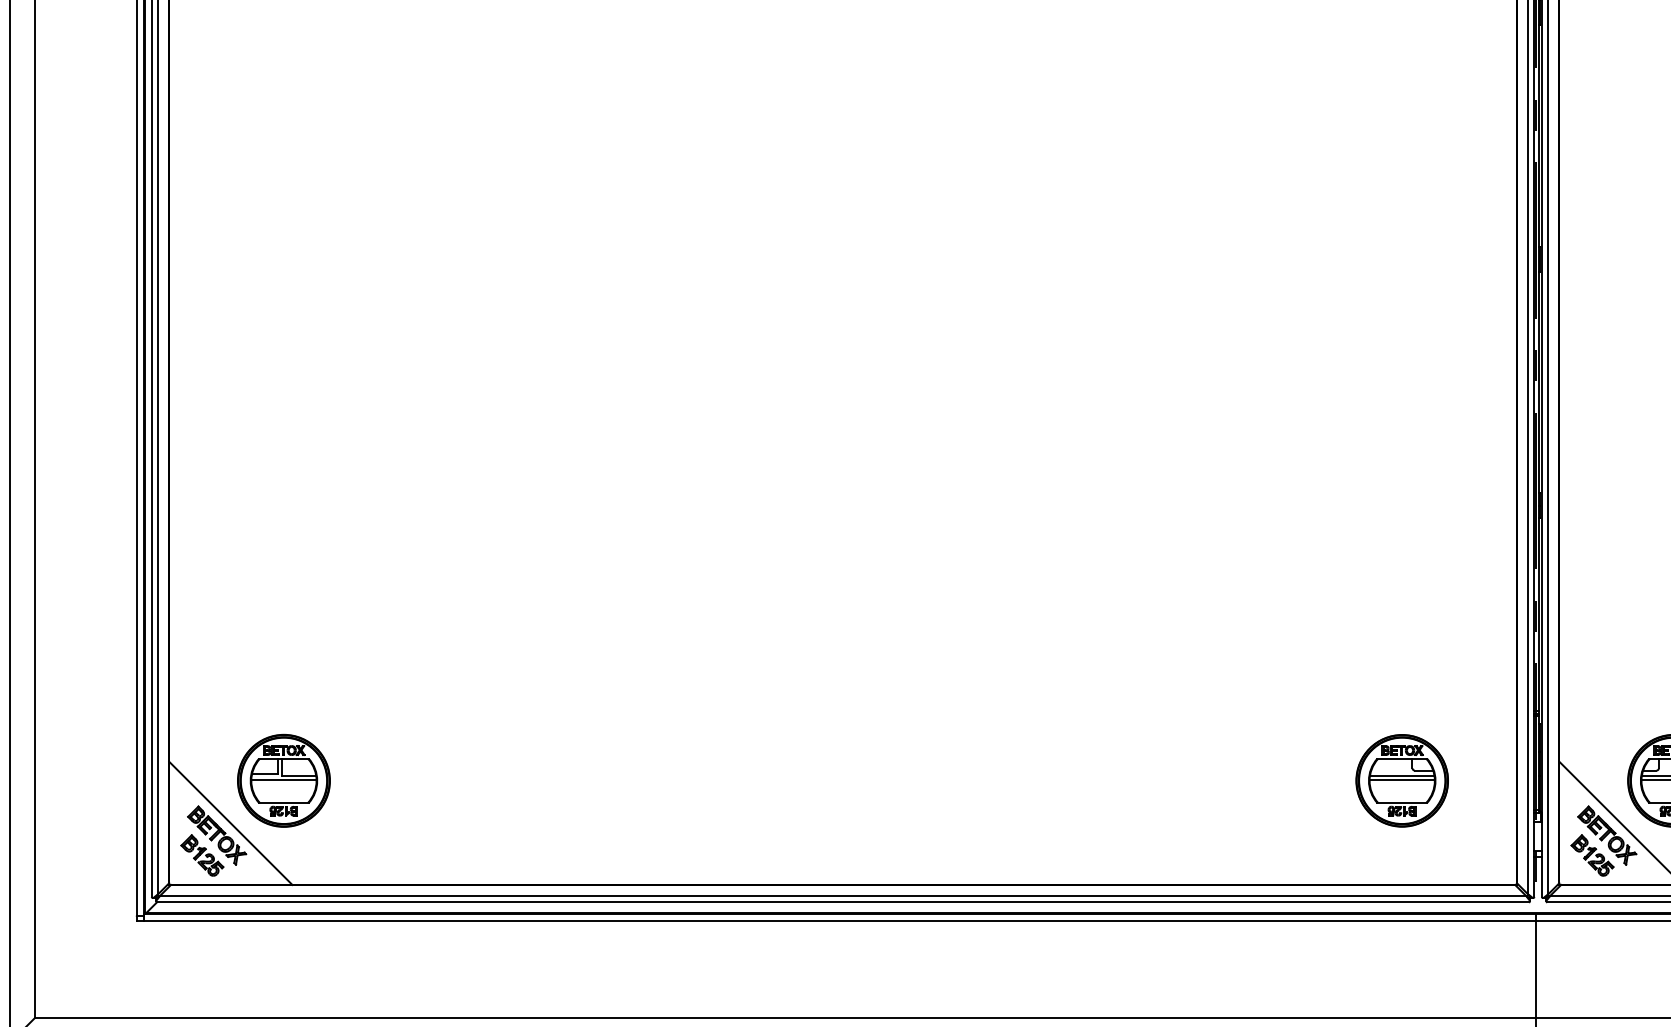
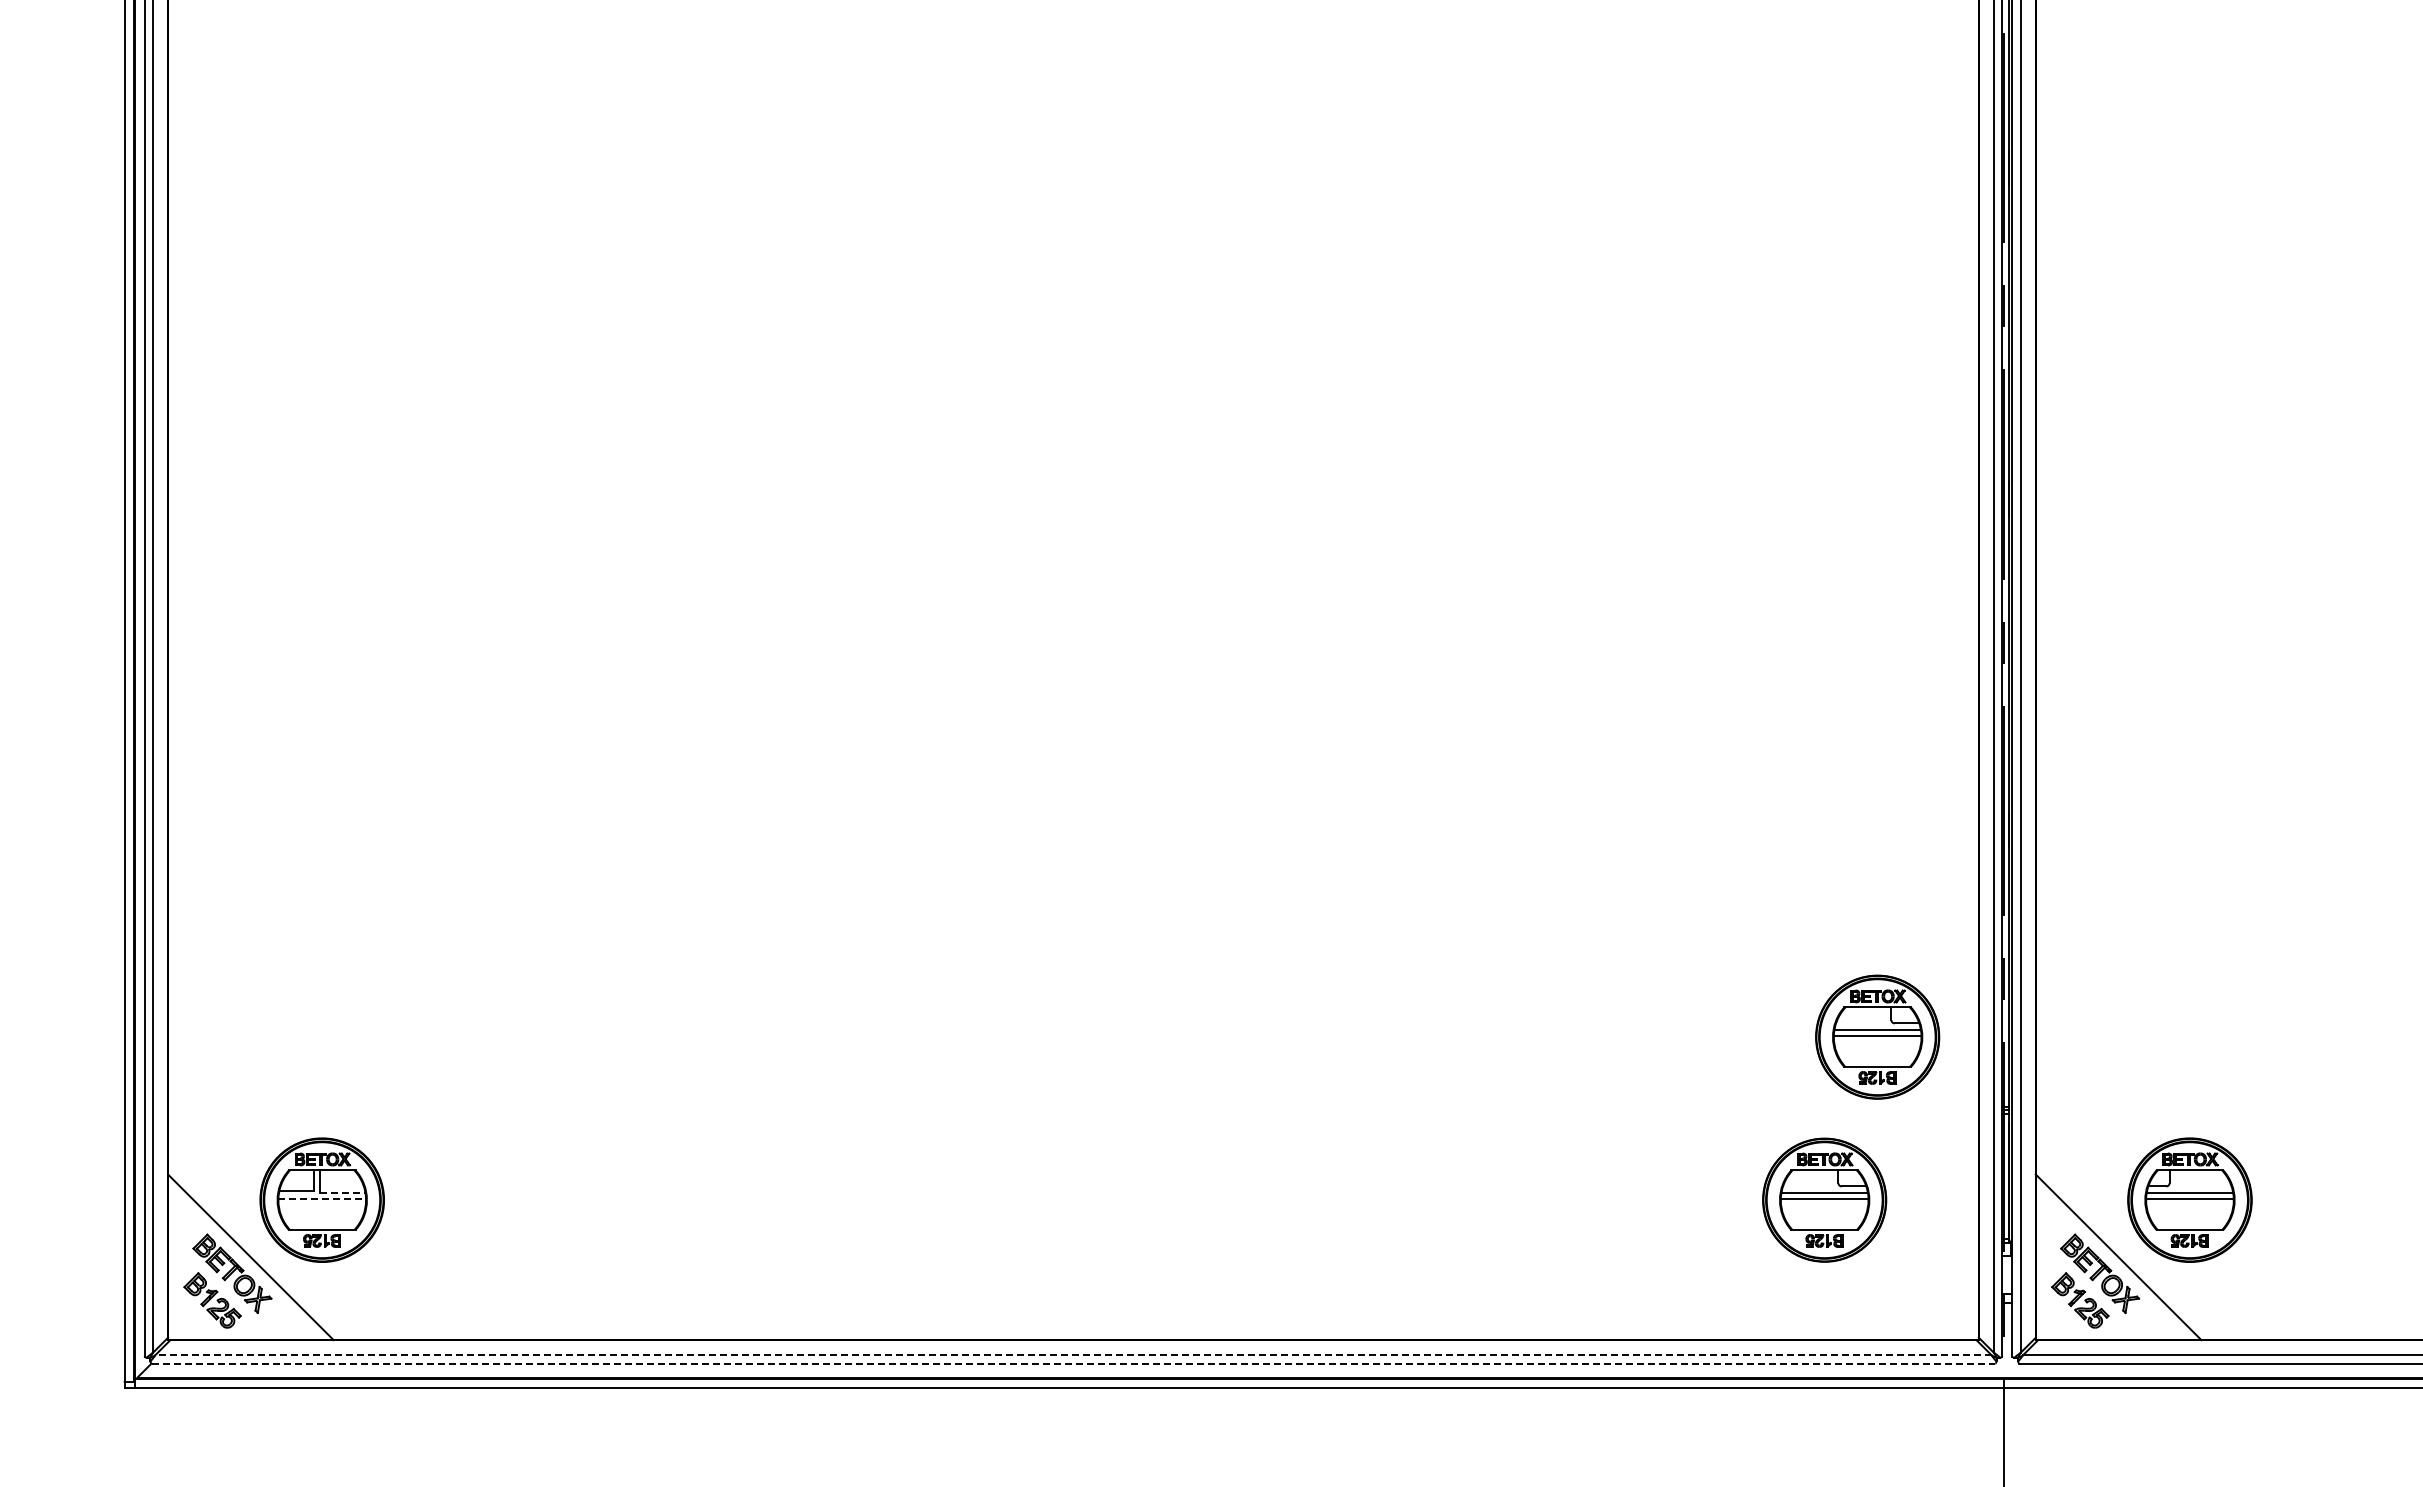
part: (1441, 659) -> (1877, 1036), added
line: (299, 775) -> (342, 1193), solid -> dashed
line: (284, 780) -> (322, 1199), solid -> dashed
line: (842, 896) -> (1072, 1355), solid -> dashed
line: (843, 902) -> (1073, 1363), solid -> dashed

